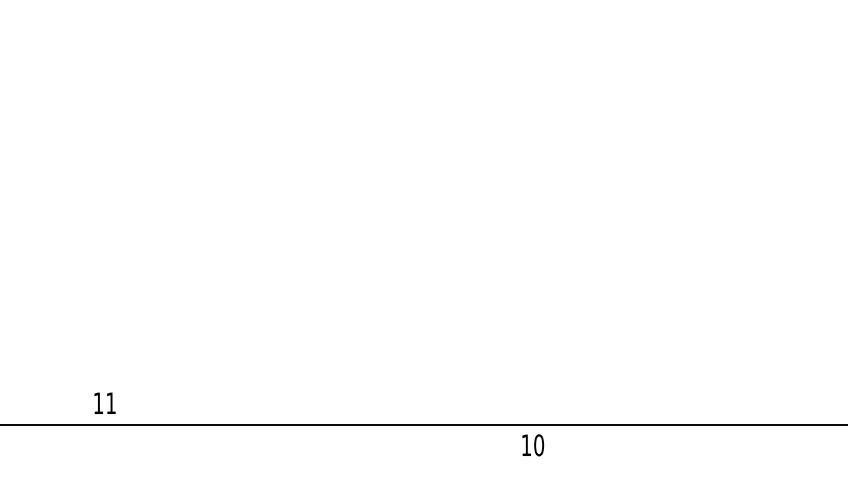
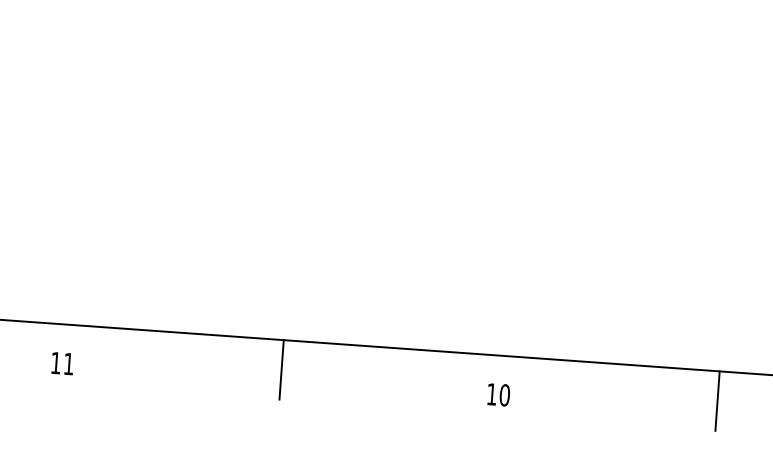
text: (104, 402) -> (62, 362), moved
text: (533, 445) -> (499, 395), moved
line: (319, 453) -> (281, 369), added
line: (747, 453) -> (717, 400), added

